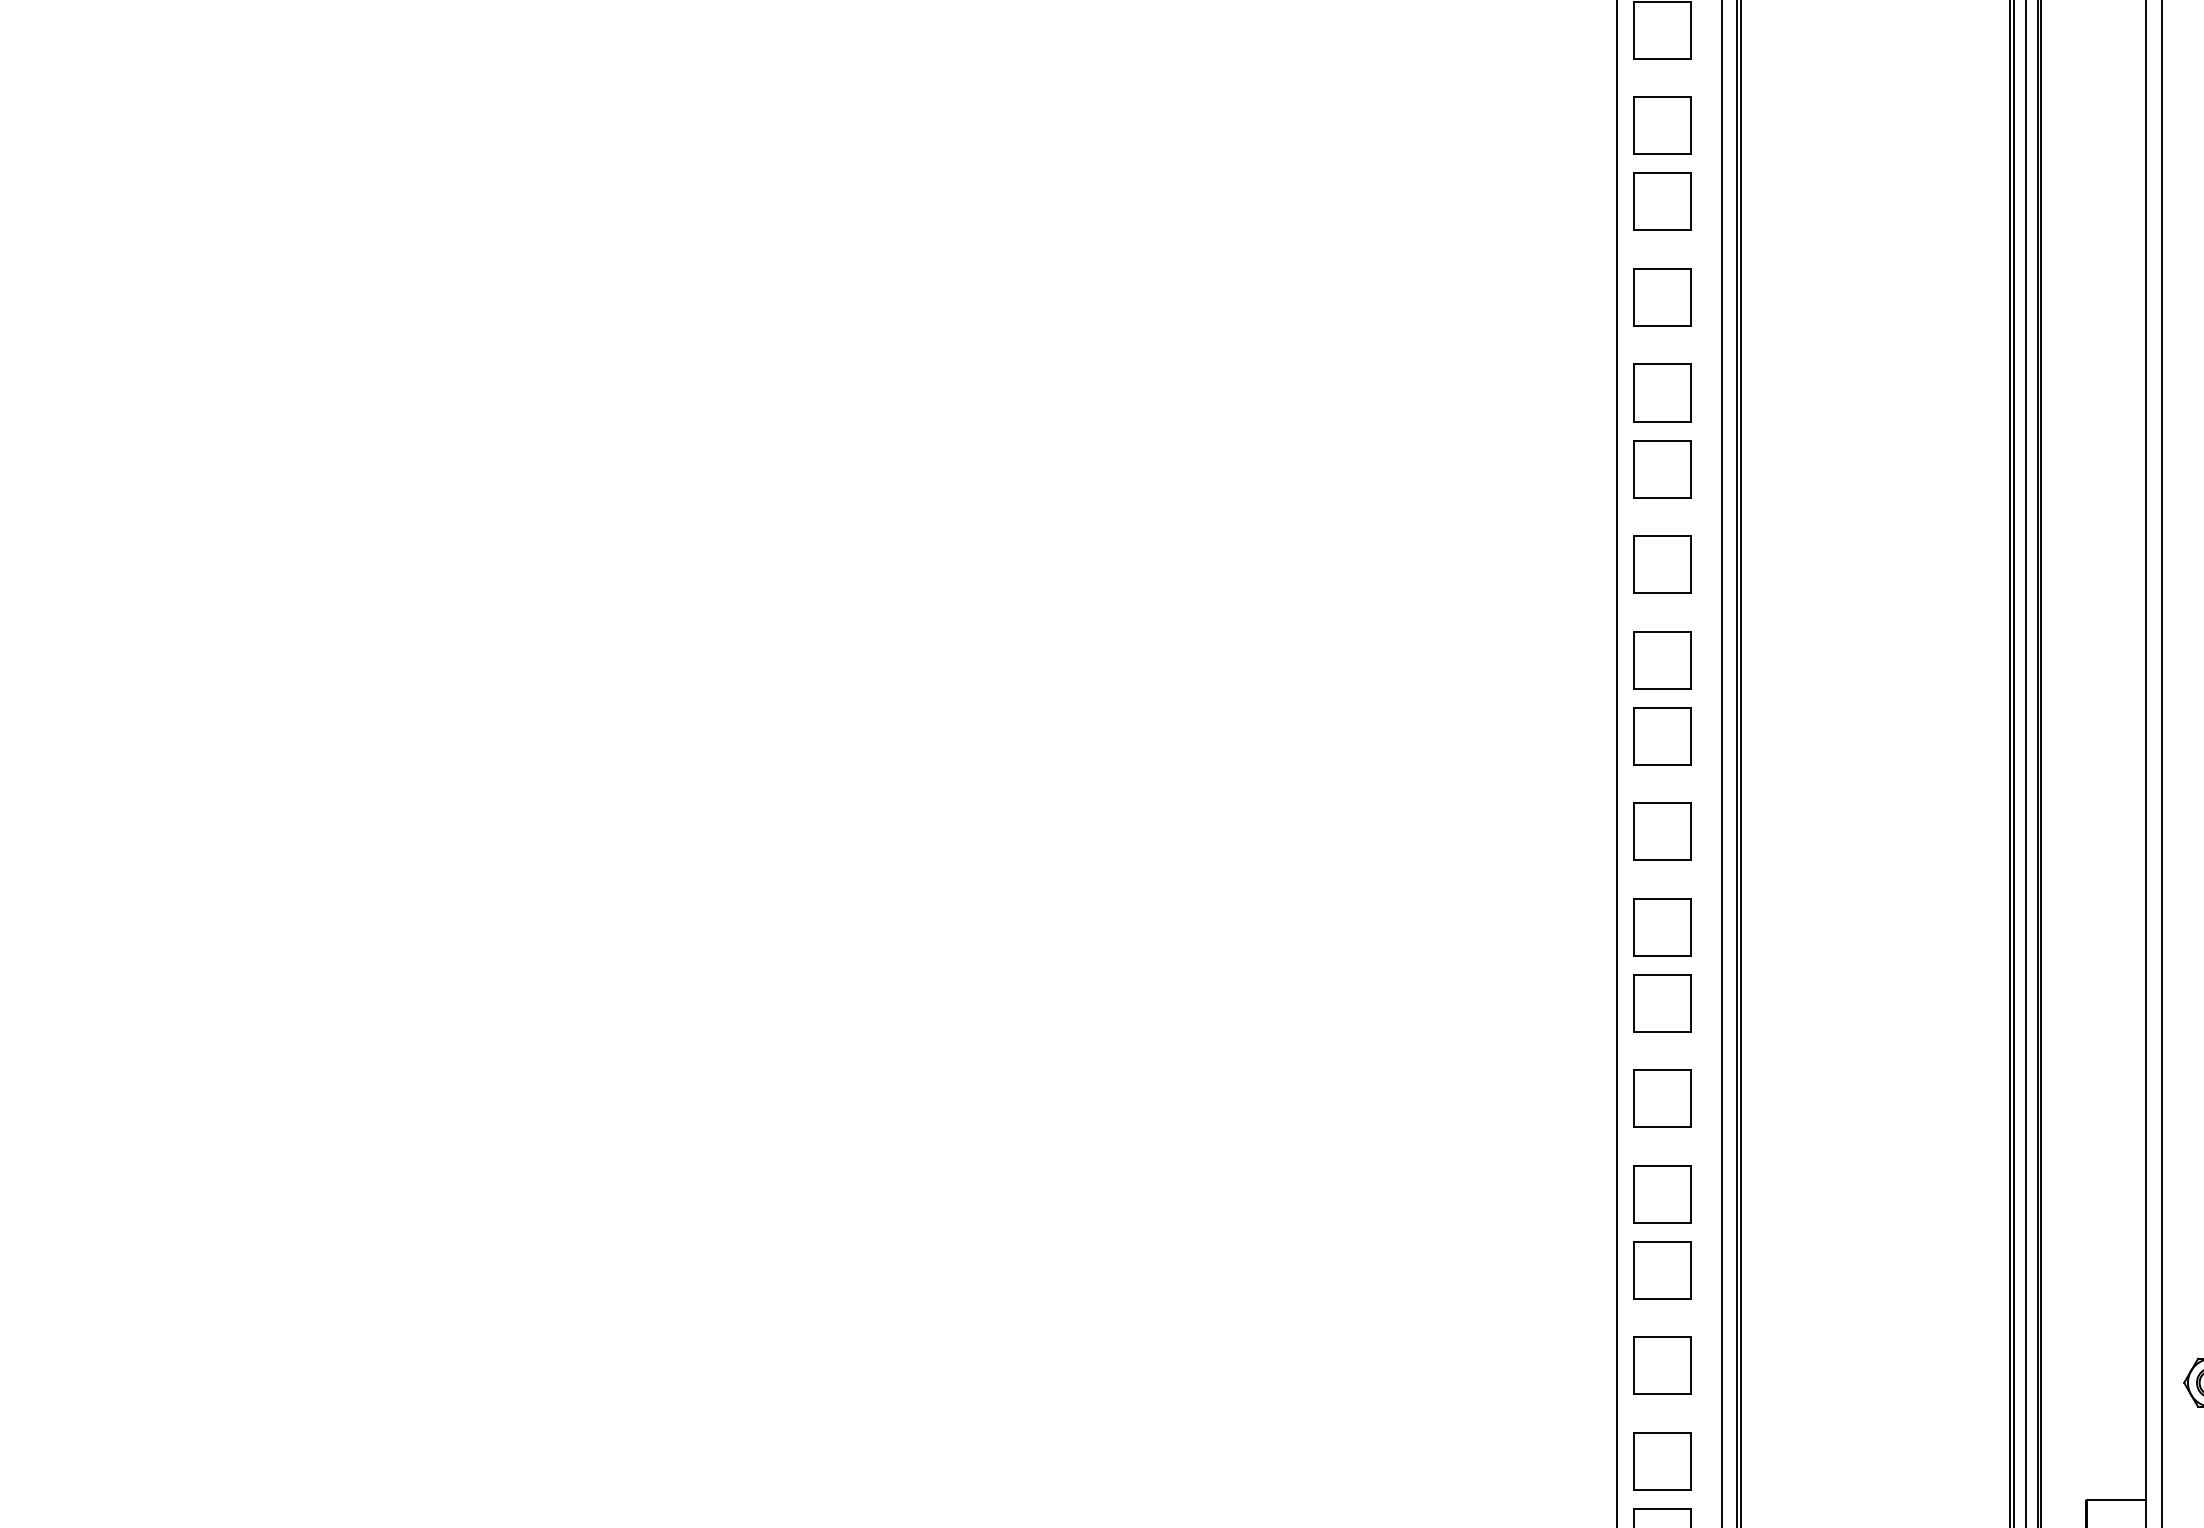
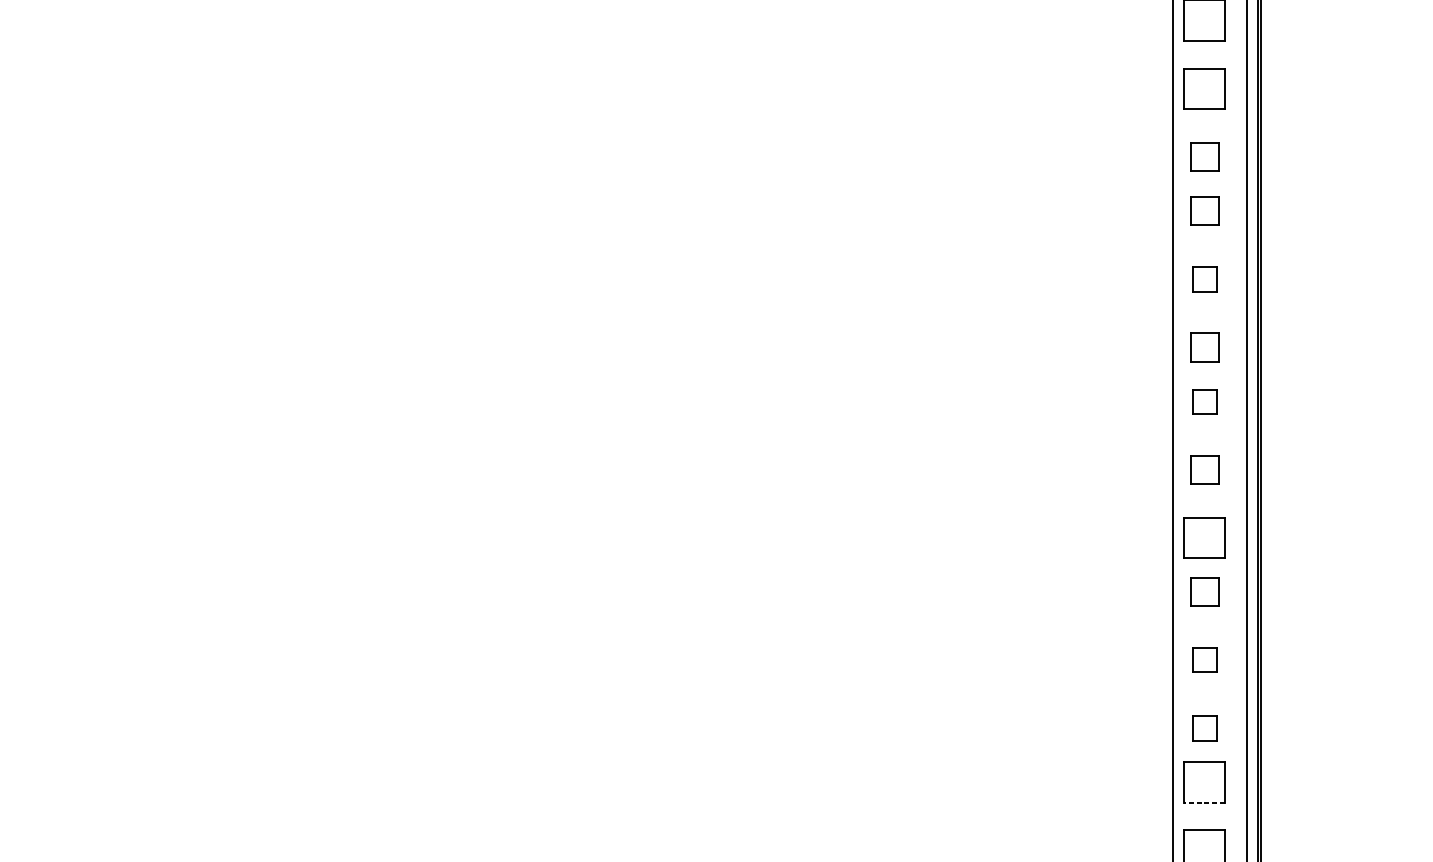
part: (1662, 125) -> (1204, 156), size x0.7
part: (1662, 201) -> (1204, 210), size x0.7
part: (1662, 297) -> (1204, 279), size x0.6
part: (1662, 392) -> (1204, 347), size x0.7
part: (1662, 469) -> (1204, 401), size x0.6
part: (1662, 564) -> (1204, 469), size x0.7
part: (1662, 736) -> (1204, 592), size x0.7
part: (1662, 831) -> (1204, 660), size x0.6
part: (1662, 927) -> (1204, 728), size x0.6
line: (1662, 1031) -> (1204, 802), solid -> dashed

